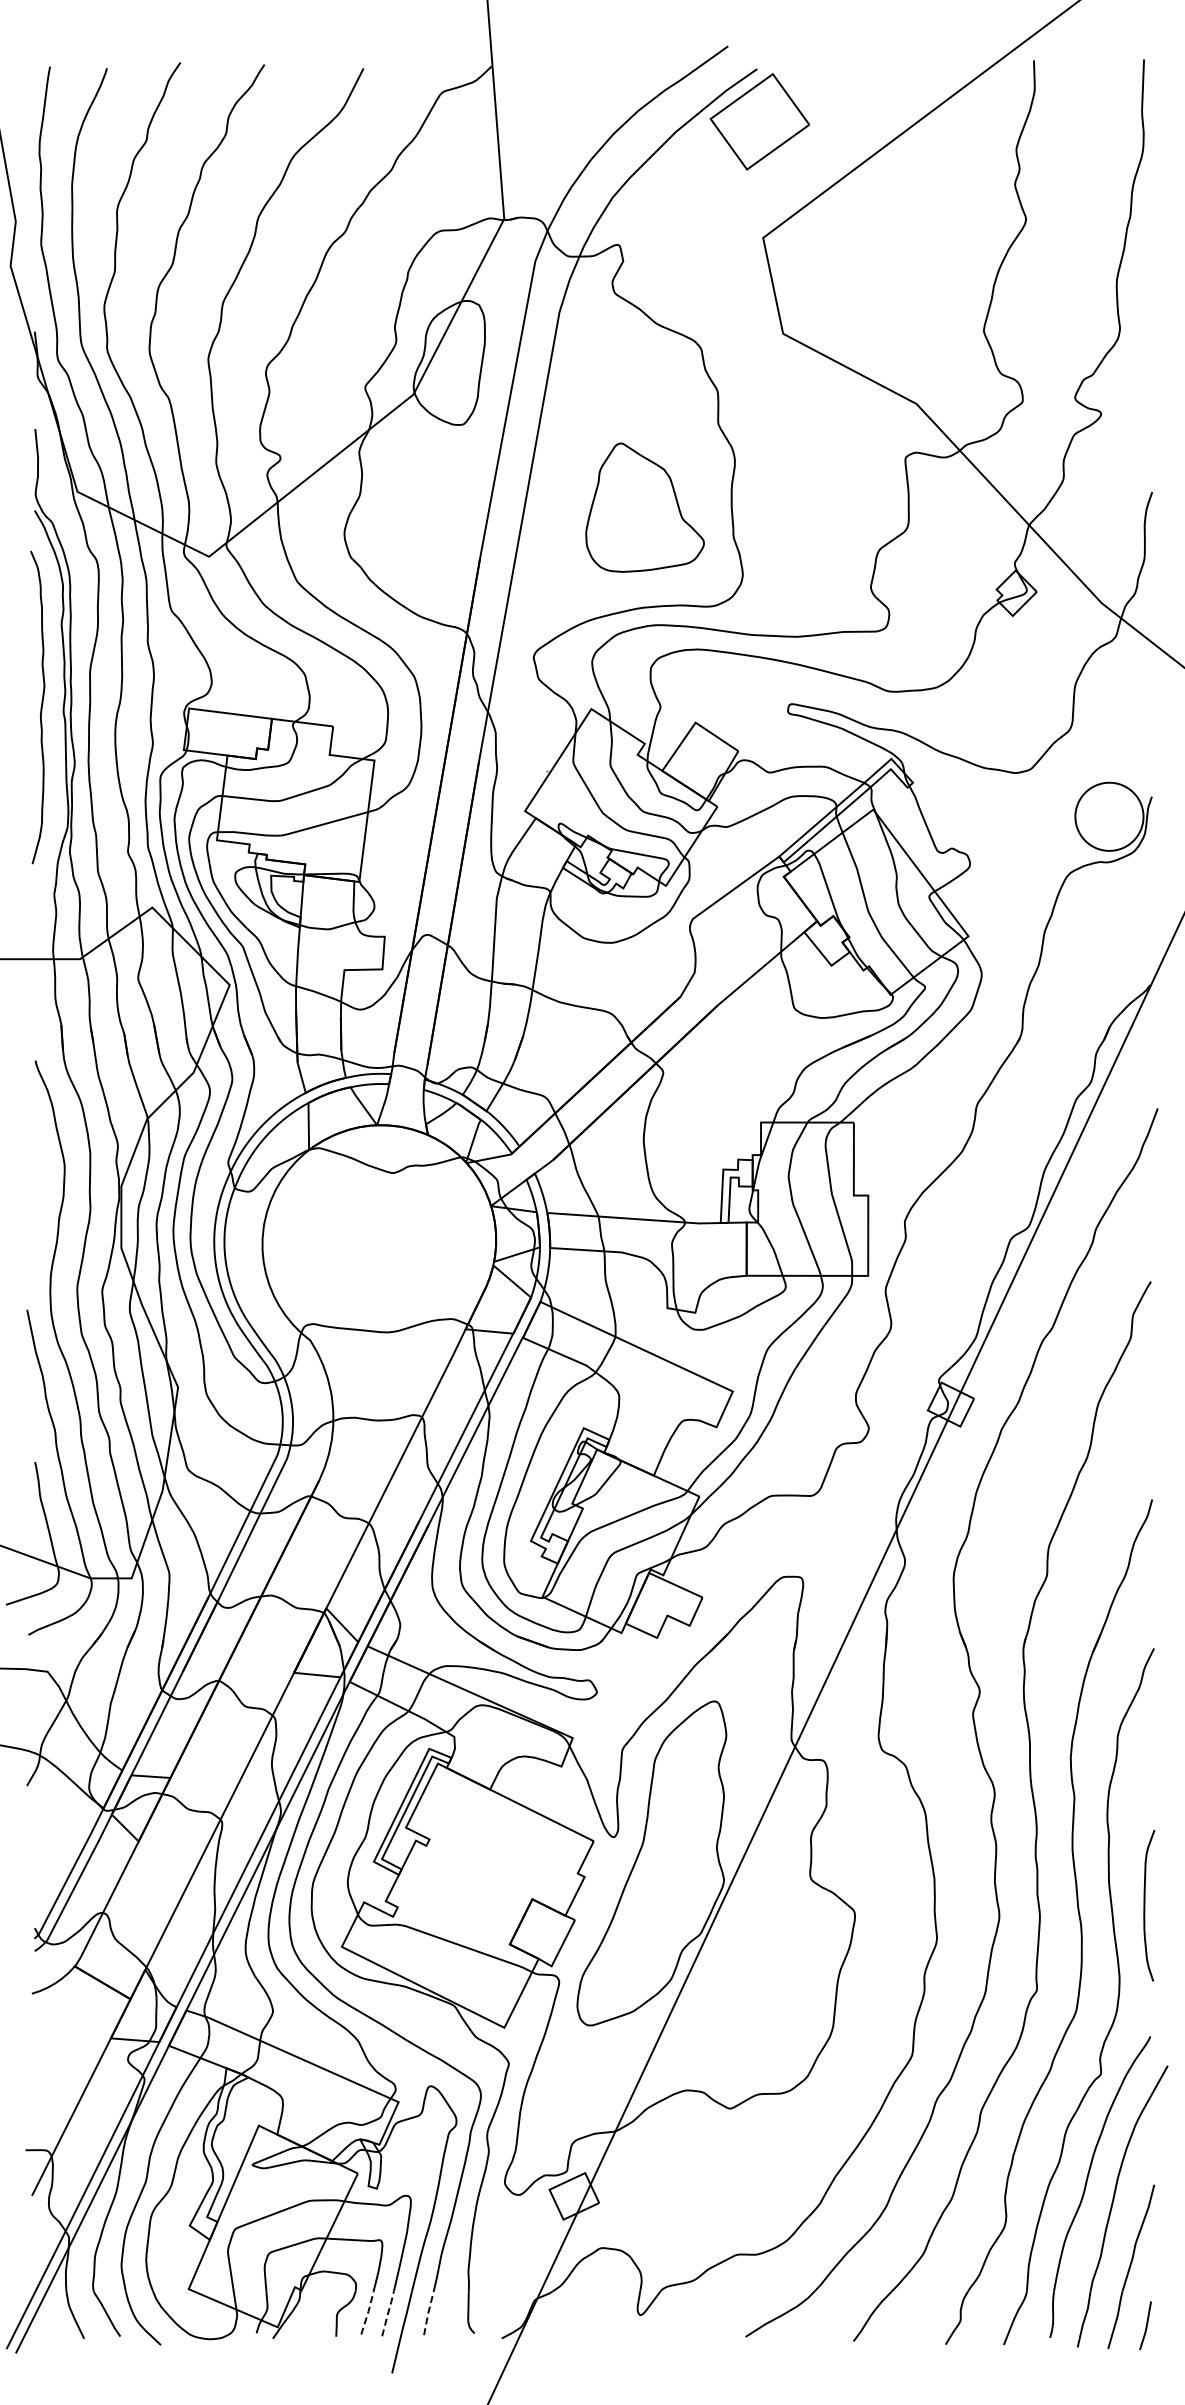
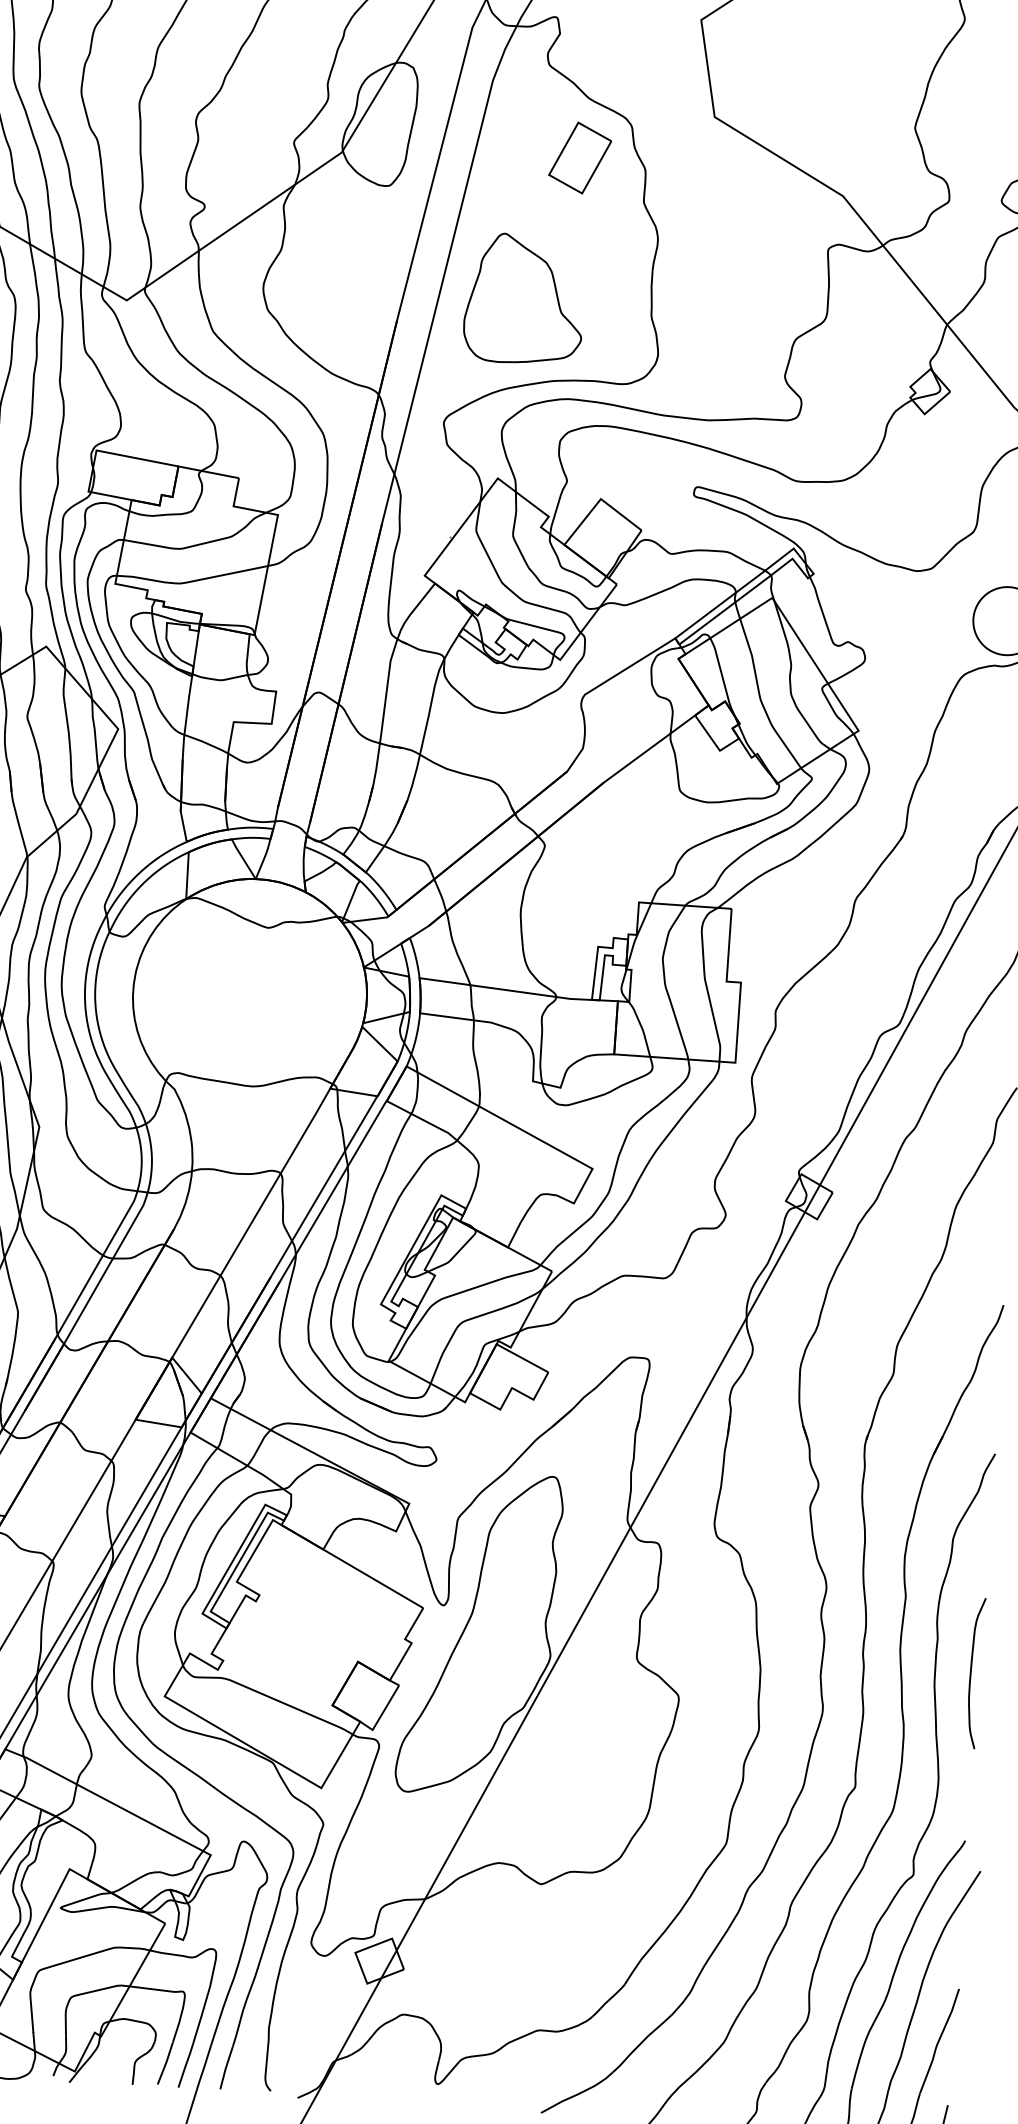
part: (651, 383) -> (579, 157), added
part: (644, 507) -> (524, 299), moved
curve: (1145, 1905) -> (971, 1672), moved
line: (368, 2312) -> (166, 2062), dashed -> solid
line: (388, 2313) -> (186, 2065), dashed -> solid
line: (428, 2313) -> (226, 2068), dashed -> solid

